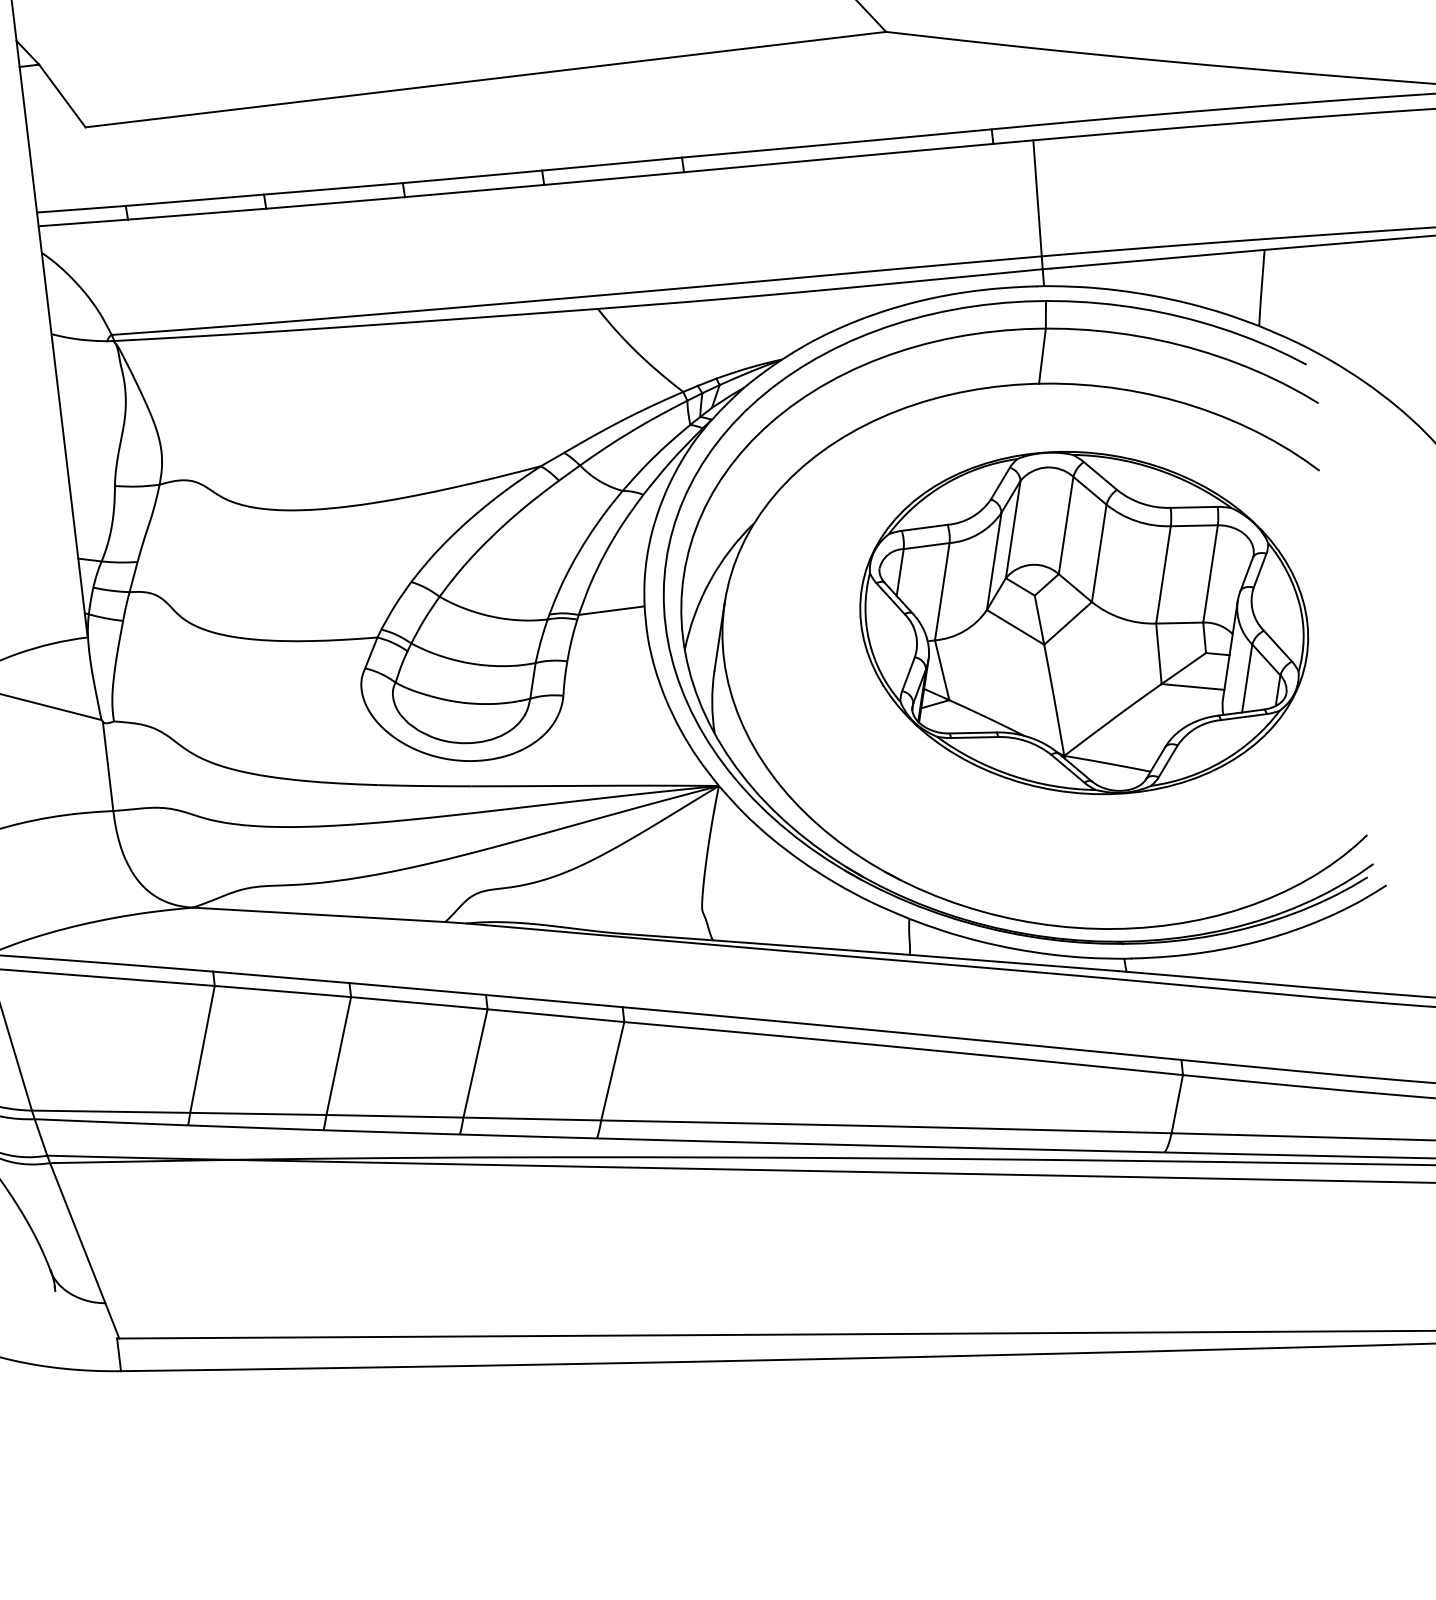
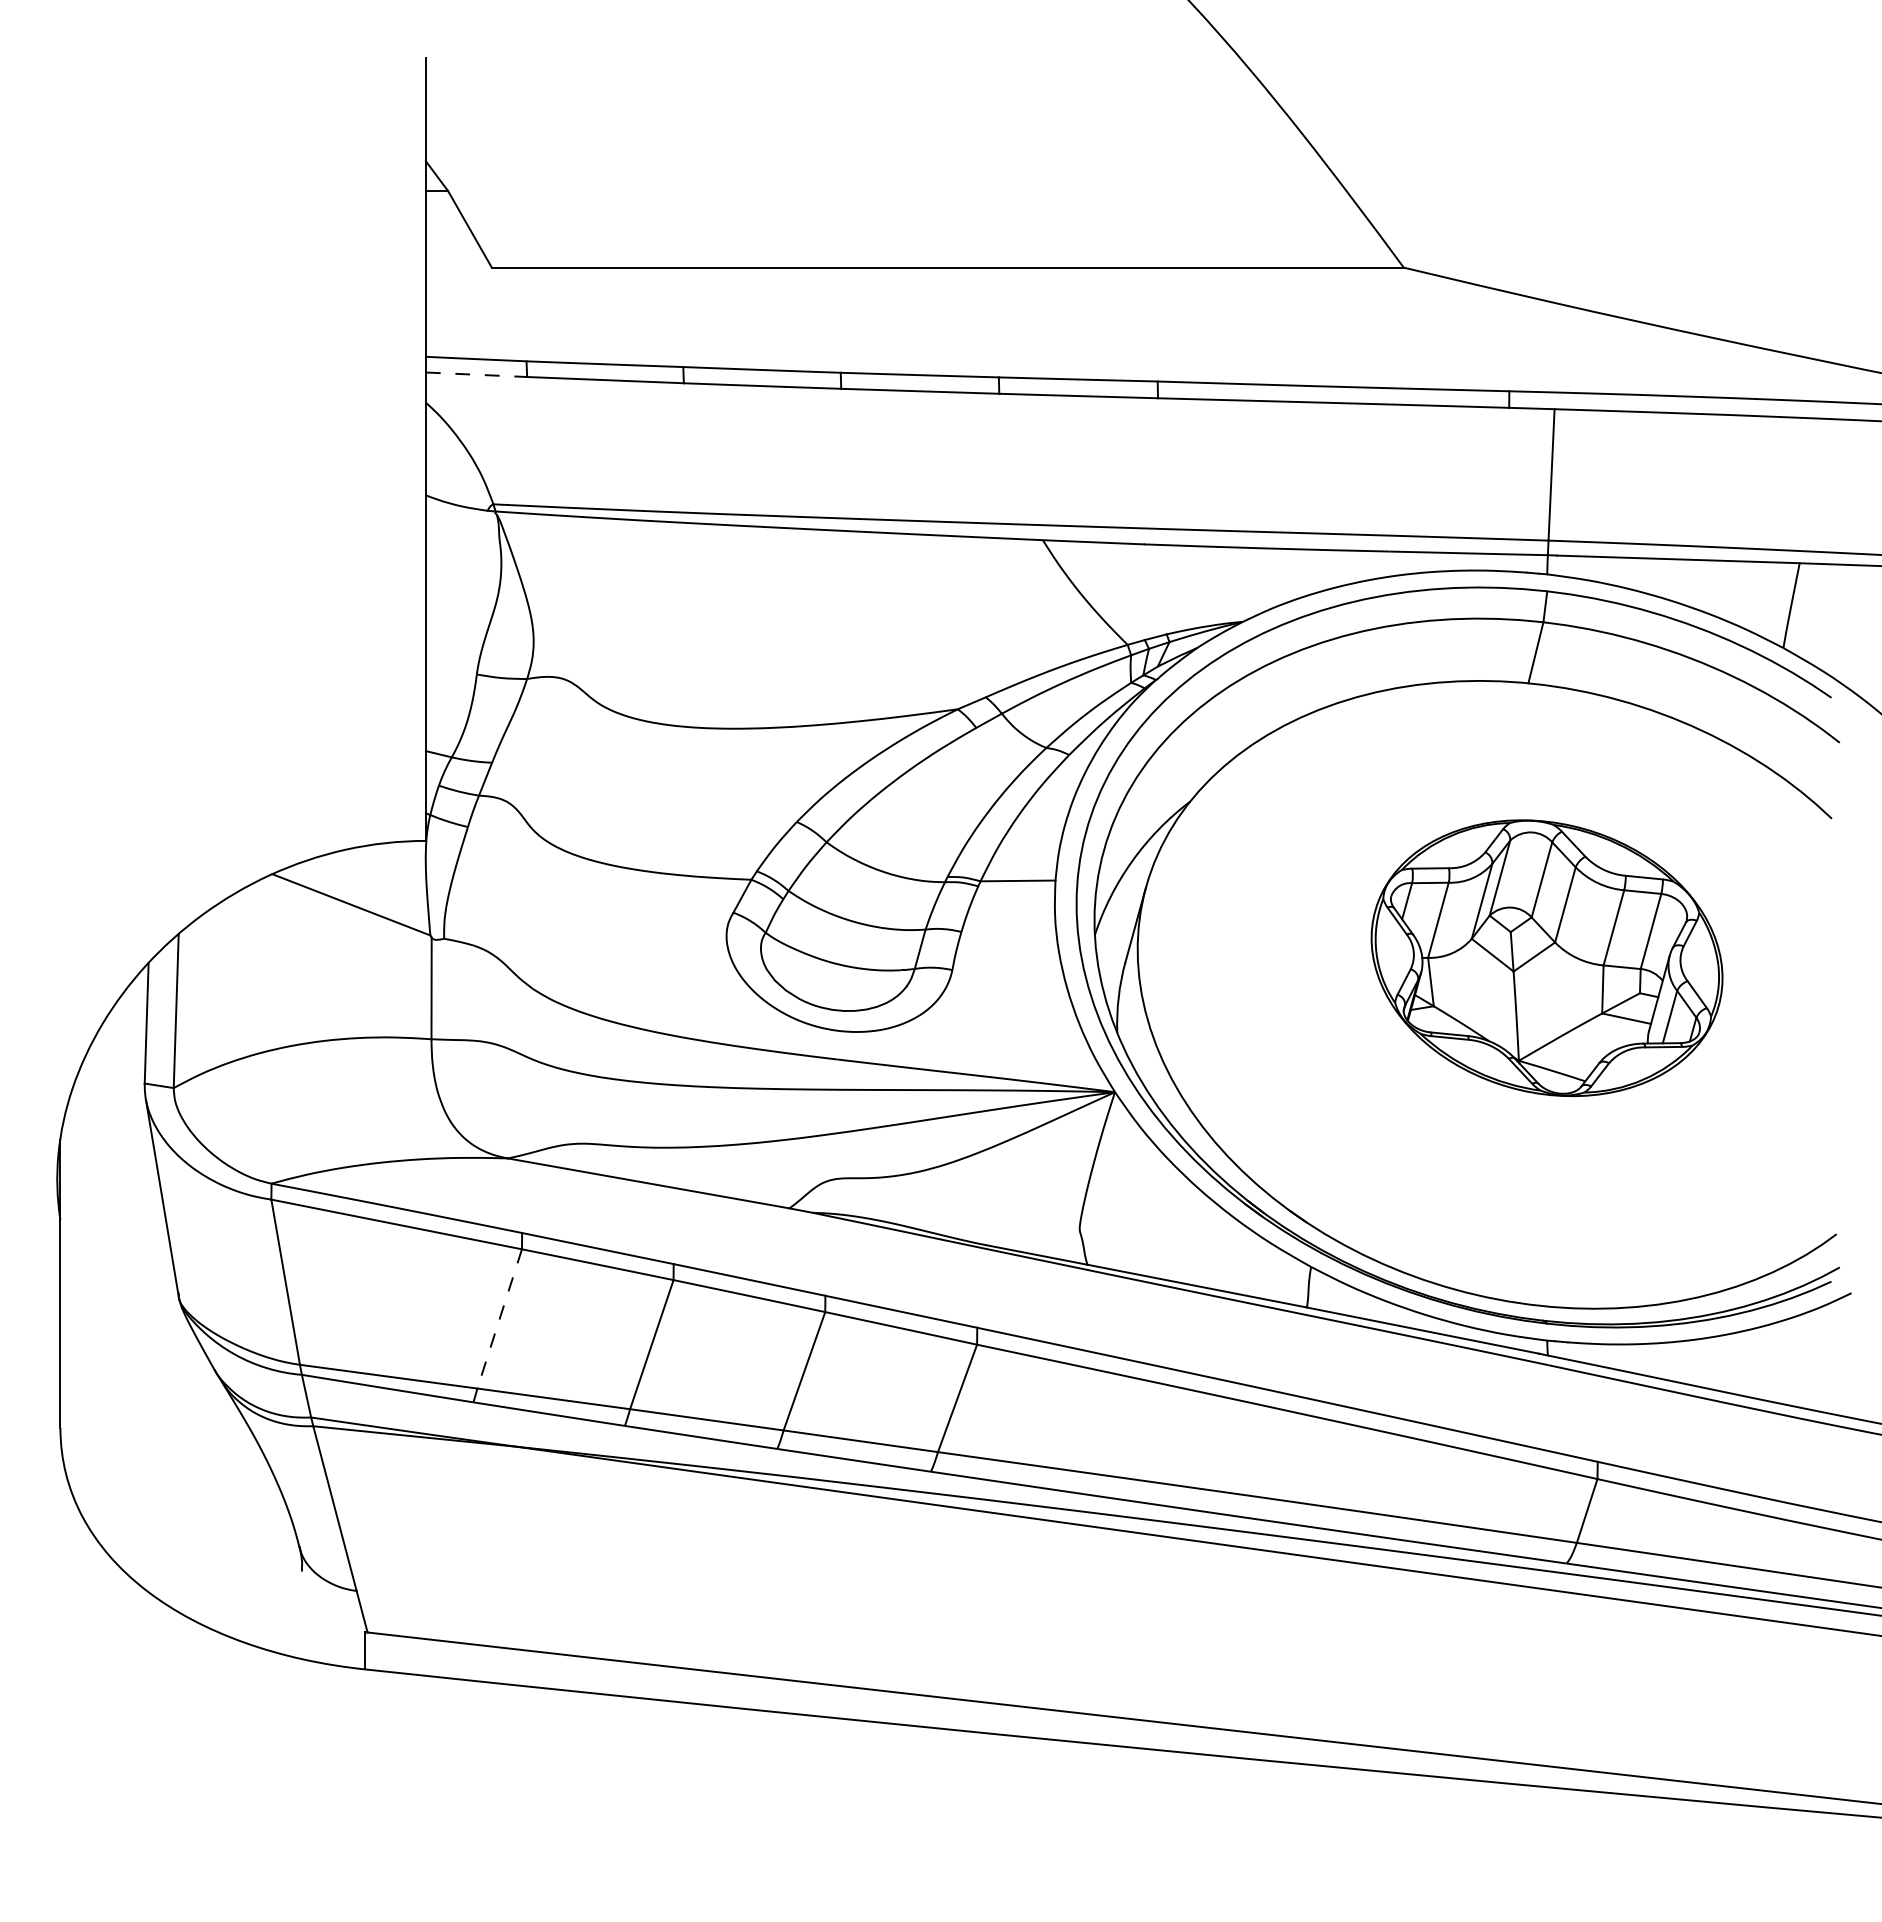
line: (83, 222) -> (476, 374), solid -> dashed
part: (1083, 623) -> (1546, 958), size x0.7
line: (202, 1049) -> (499, 1319), solid -> dashed

